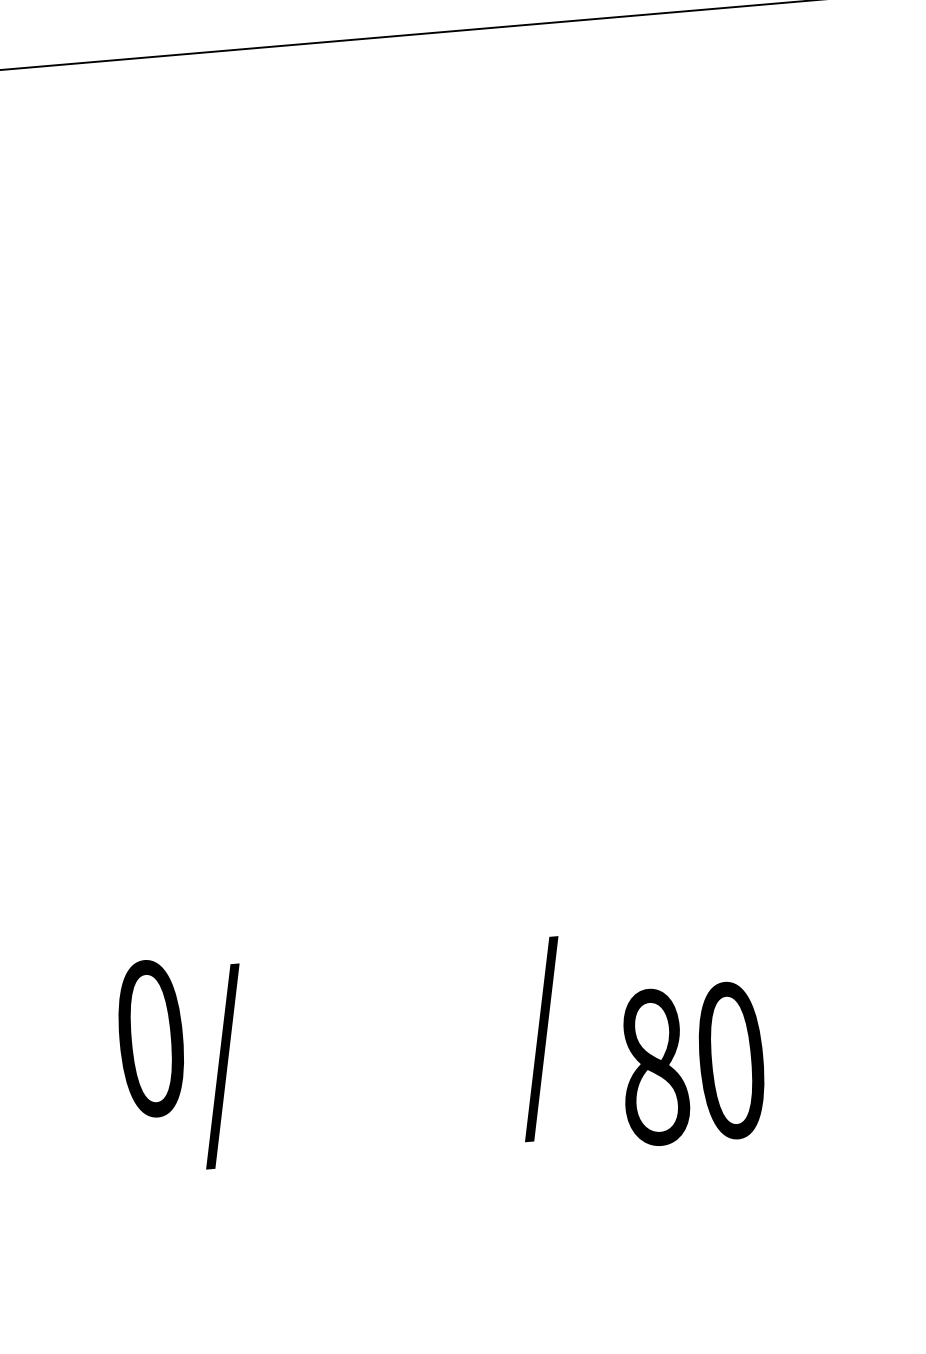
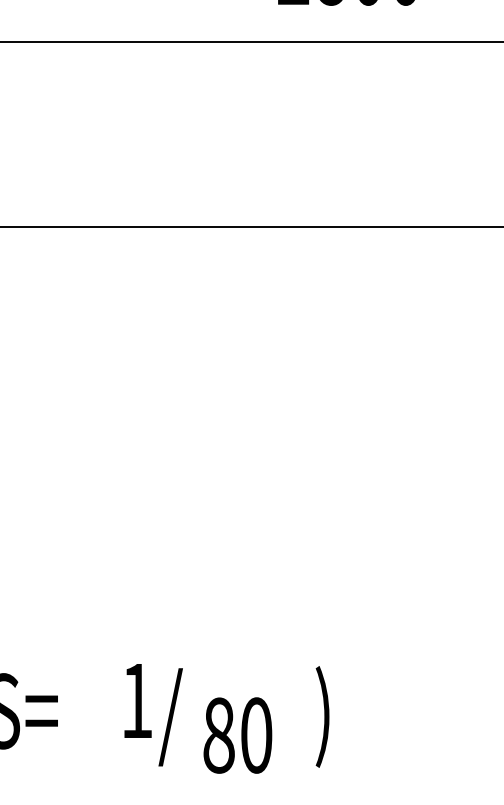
text: (151, 1037) -> (137, 700), 0 -> 1
text: (540, 1037) -> (325, 716), / -> )
text: (691, 1063) -> (237, 735), moved

